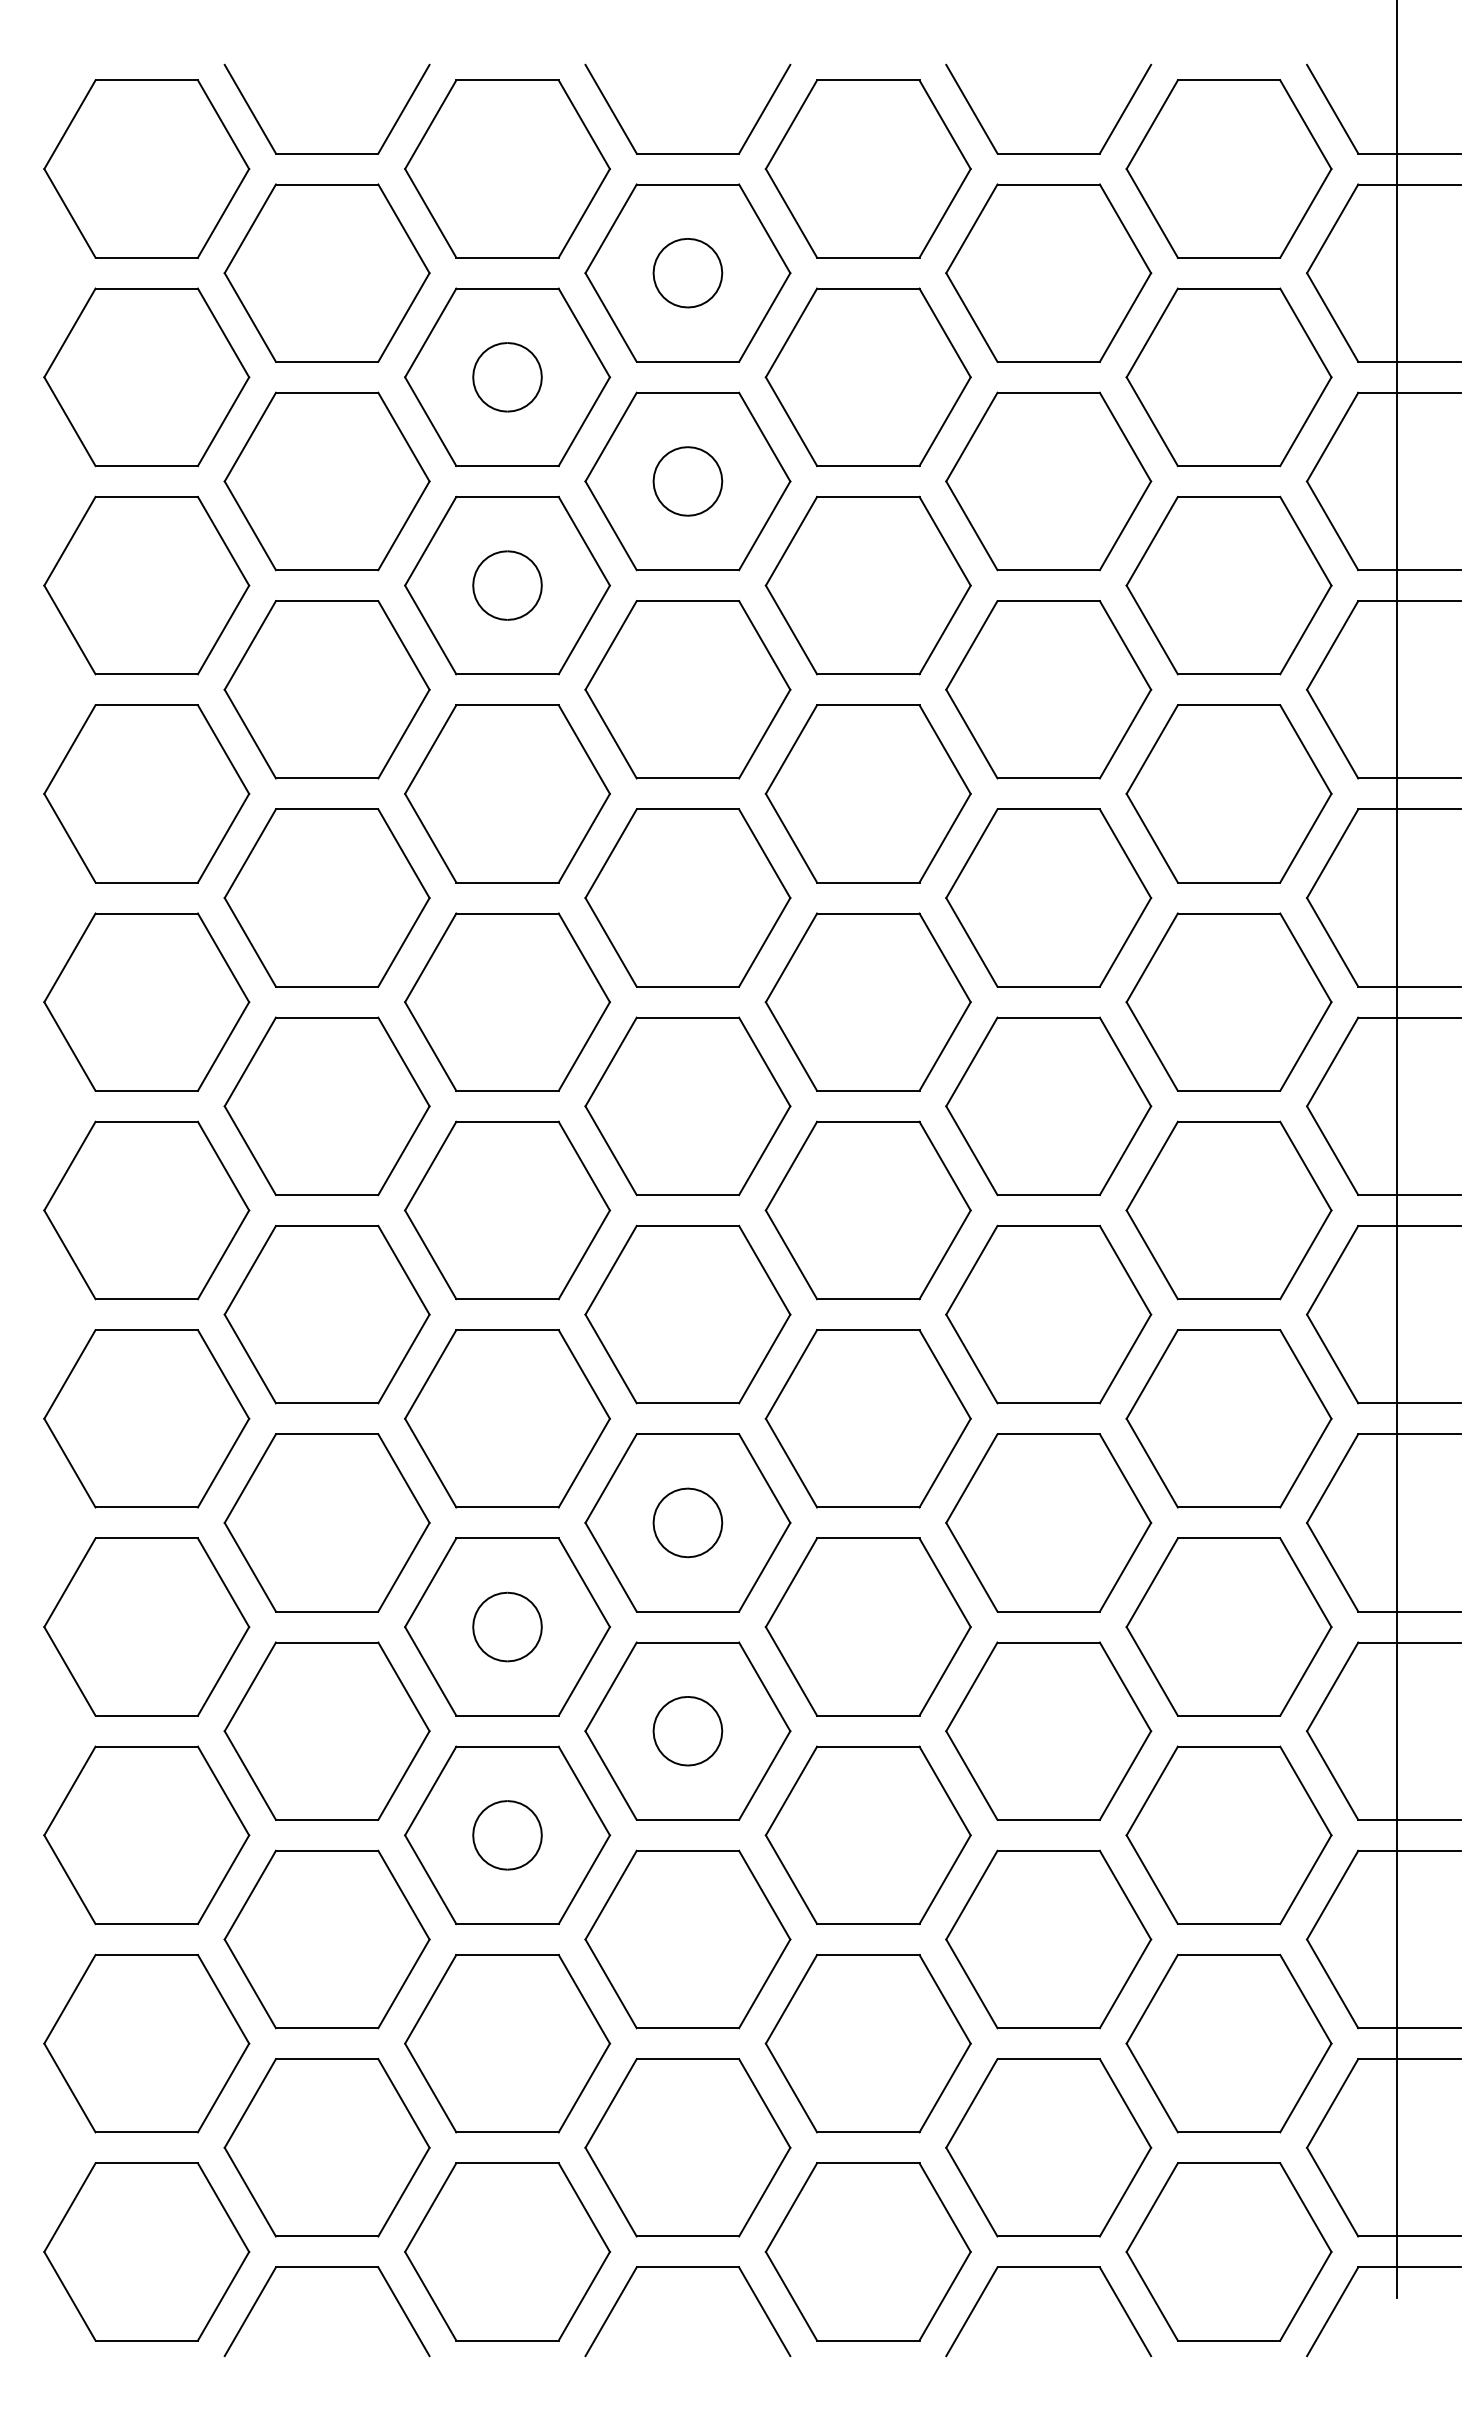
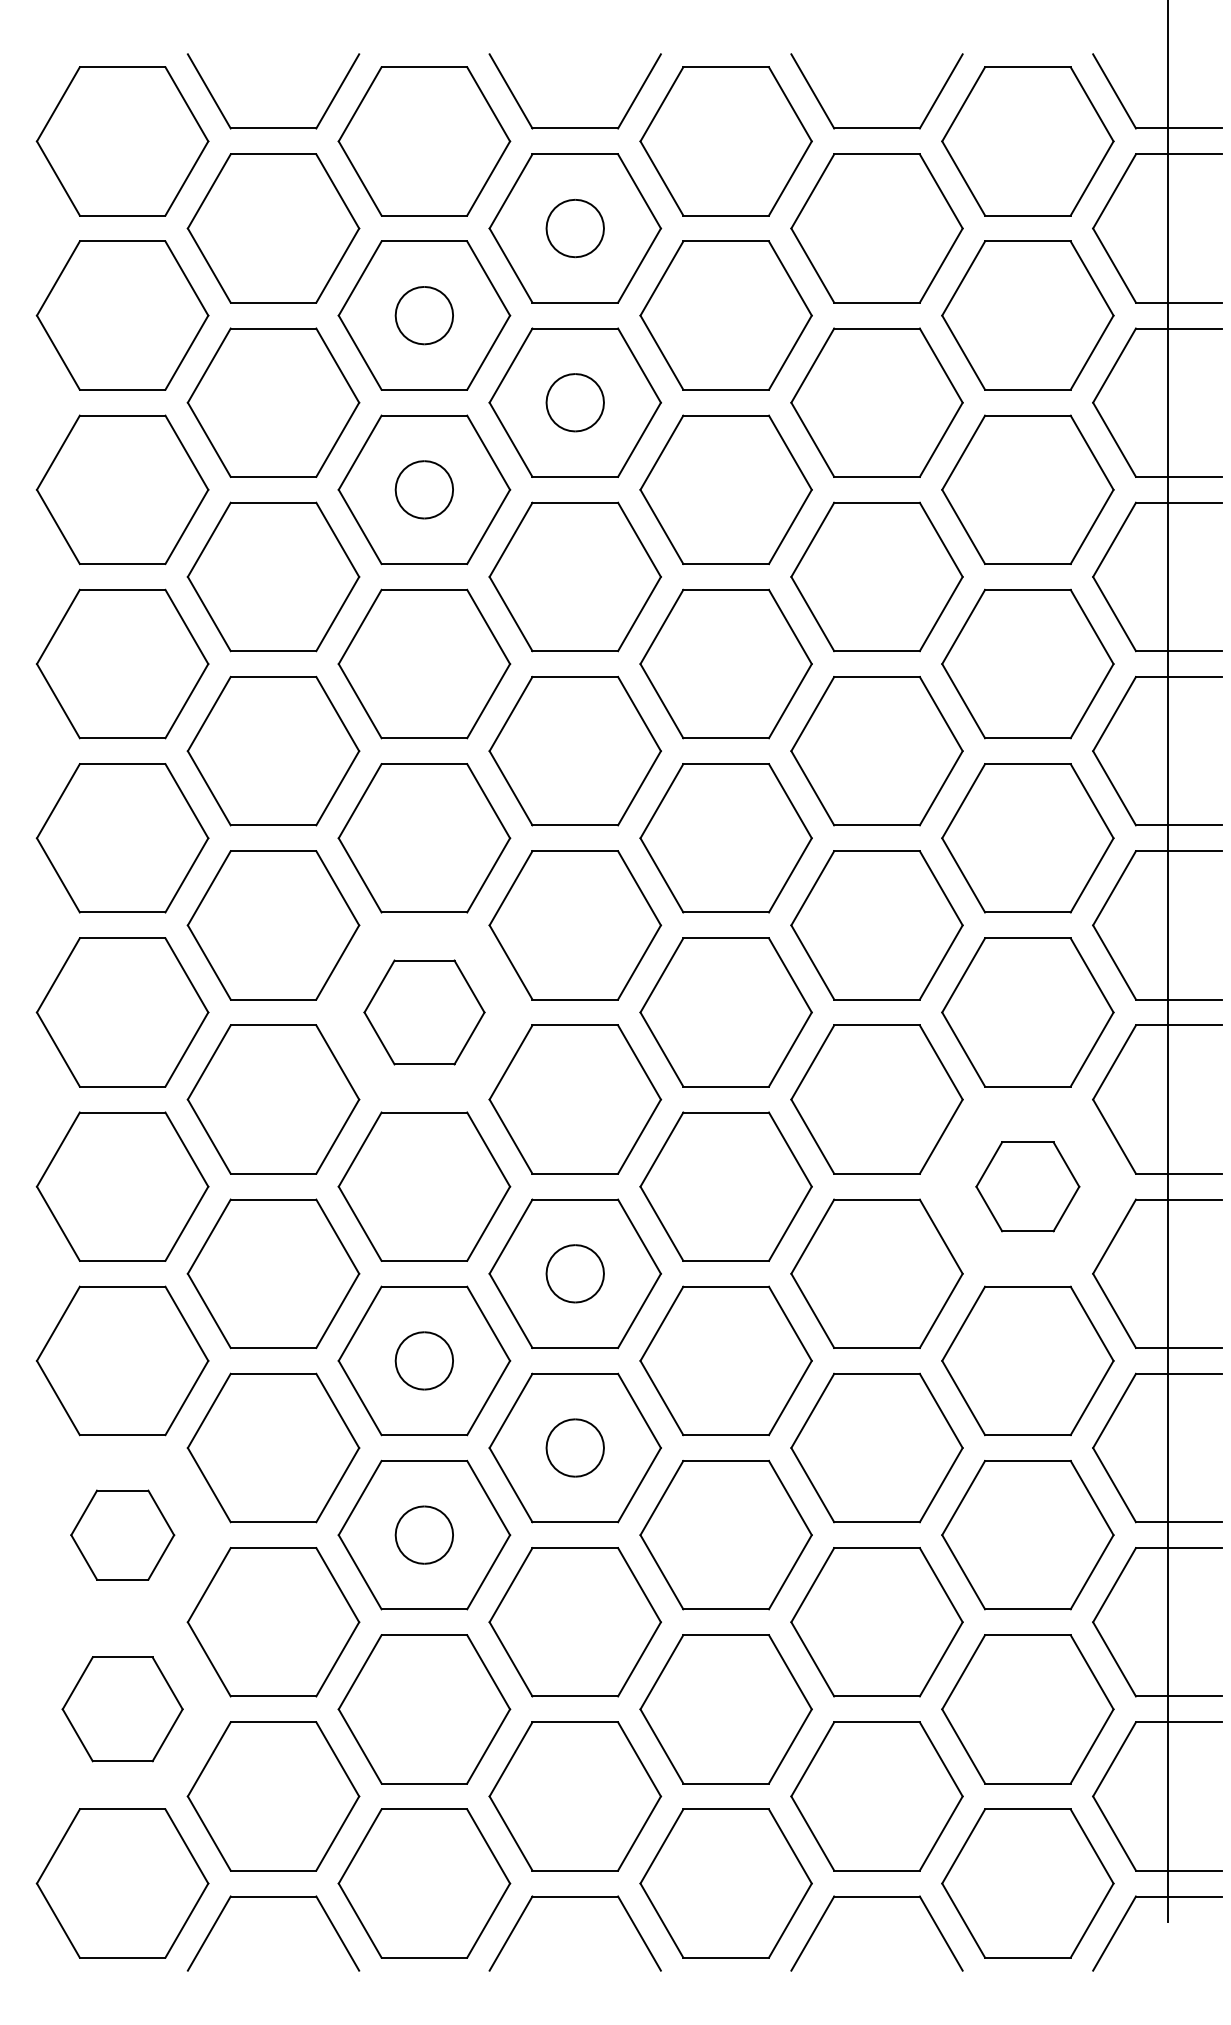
part: (507, 1210) -> (424, 1012), size x0.7
part: (1228, 1418) -> (1027, 1186), size x0.6
part: (146, 1835) -> (122, 1535), size x0.6
part: (146, 2043) -> (122, 1709), size x0.7

